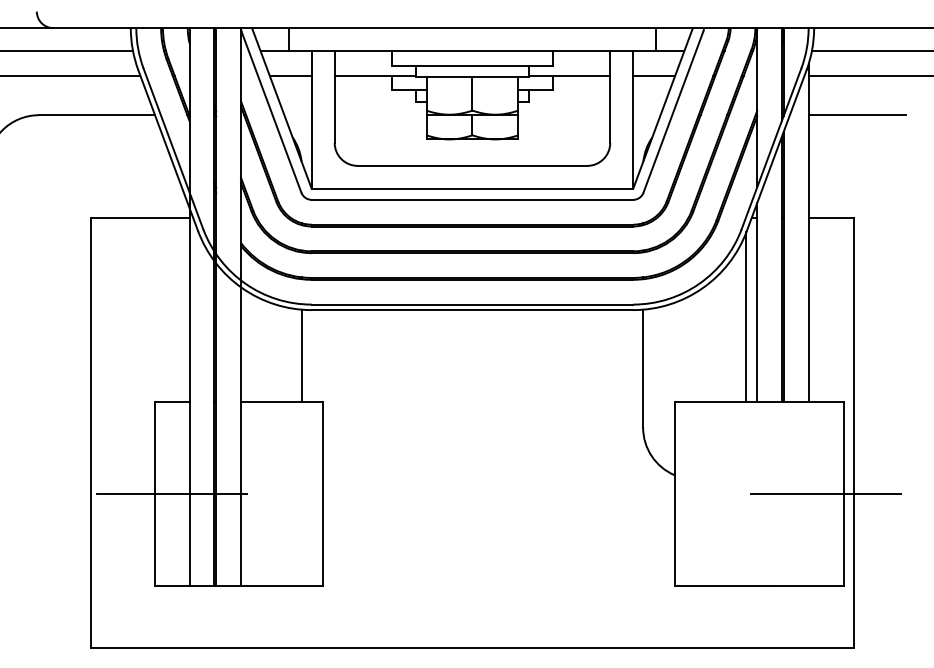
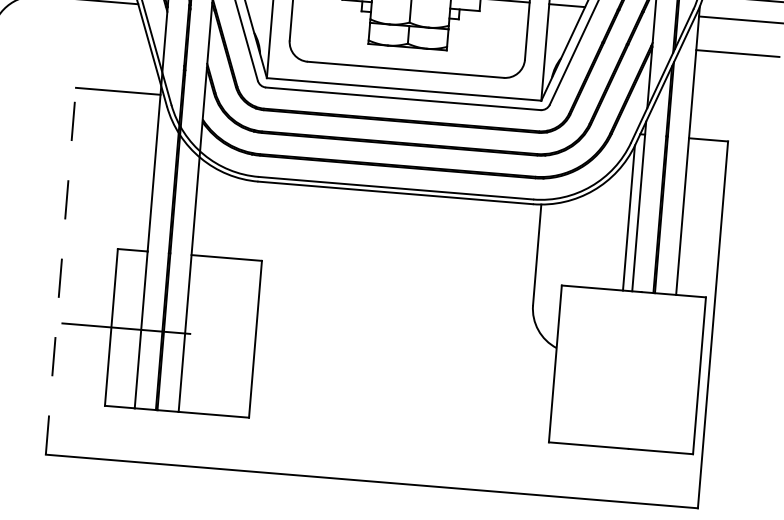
line: (301, 355) -> (246, 219), removed
line: (90, 433) -> (60, 271), solid -> dashed
line: (825, 493) -> (684, 374), removed

